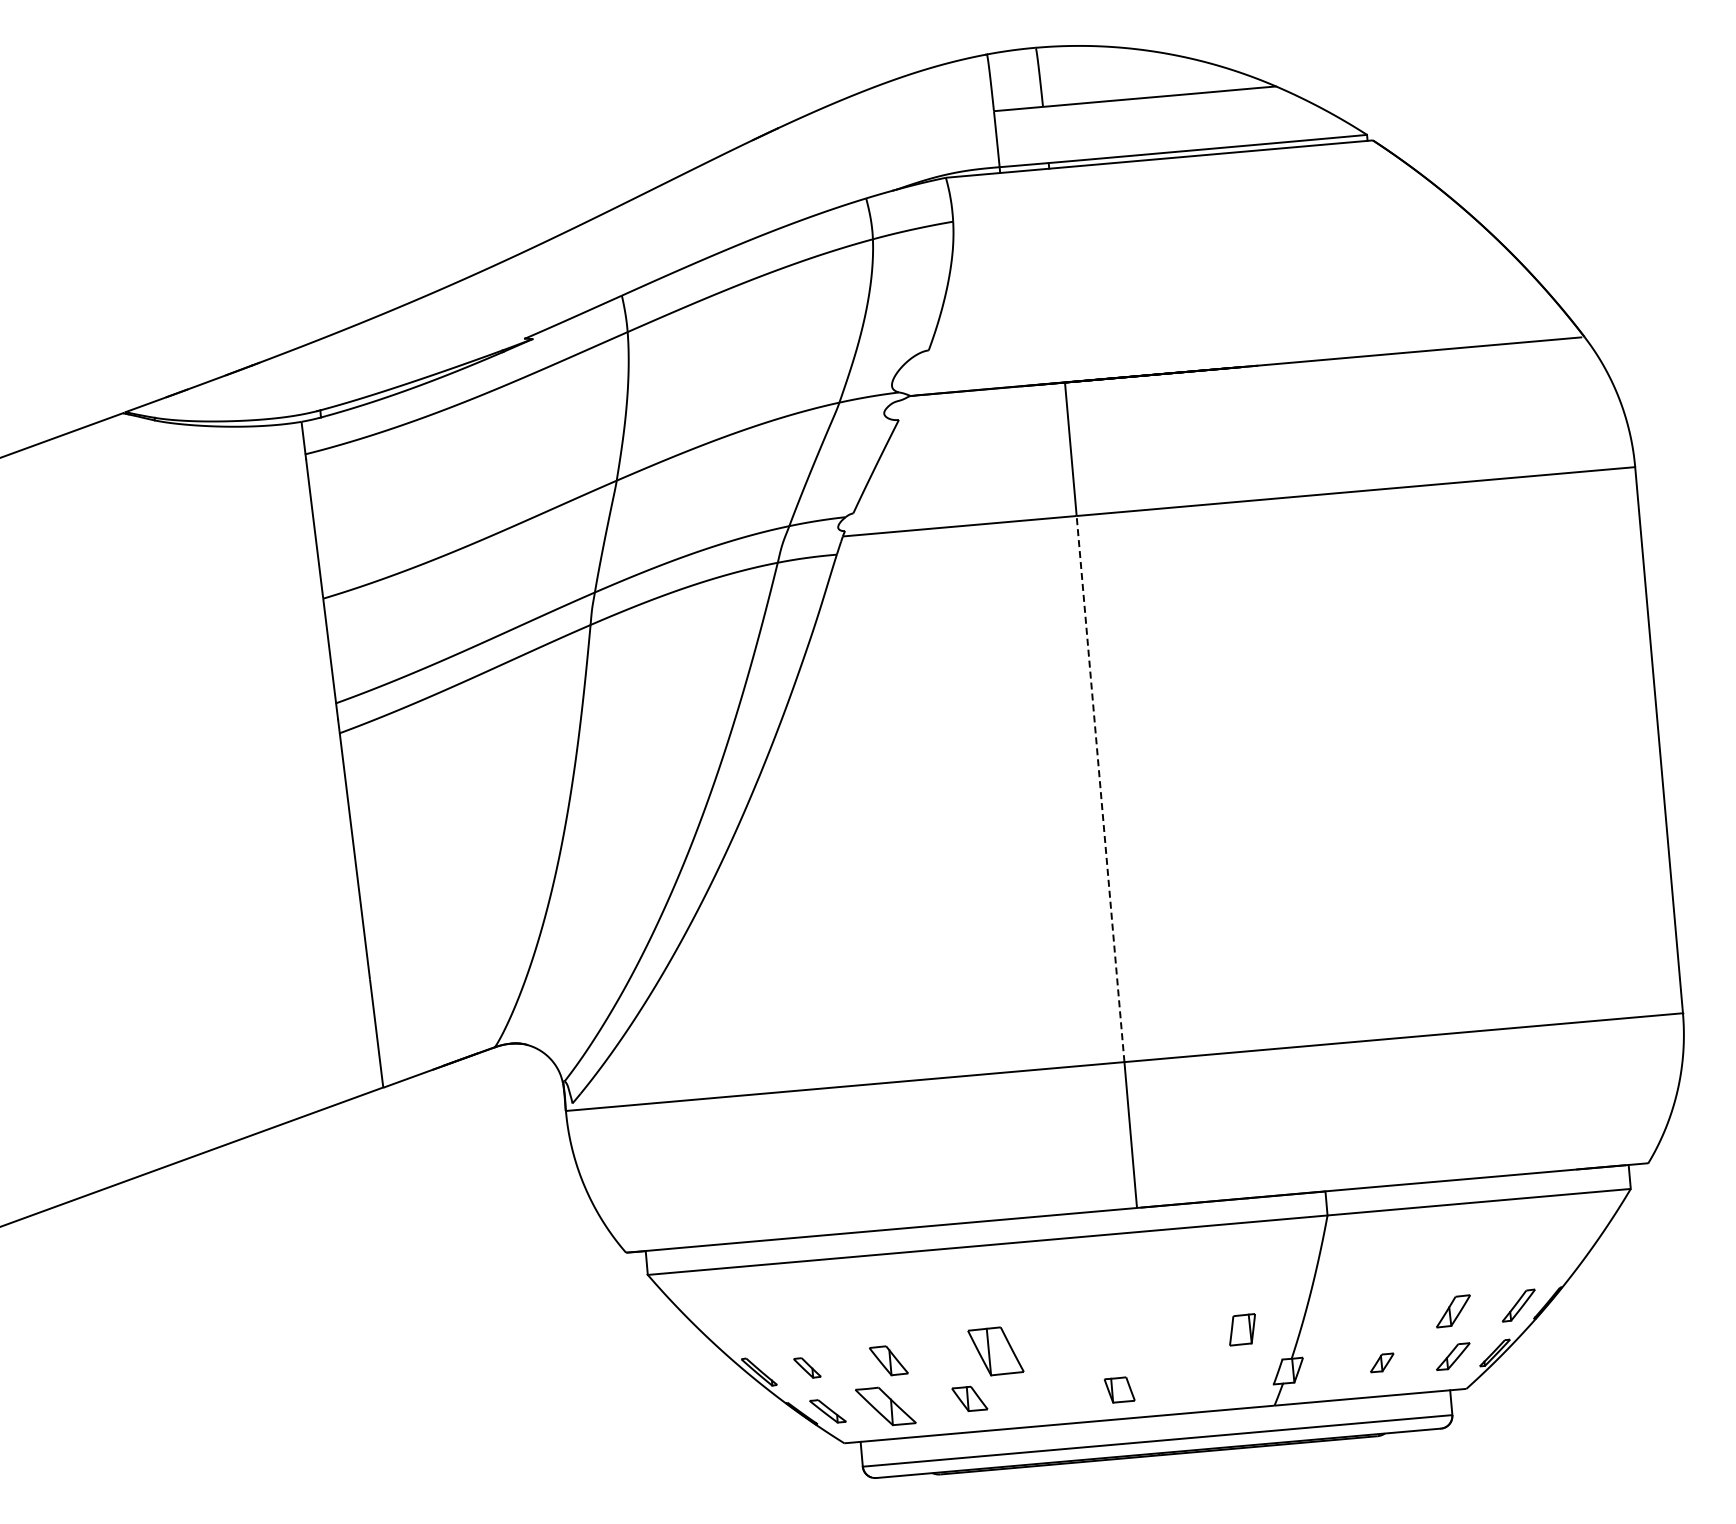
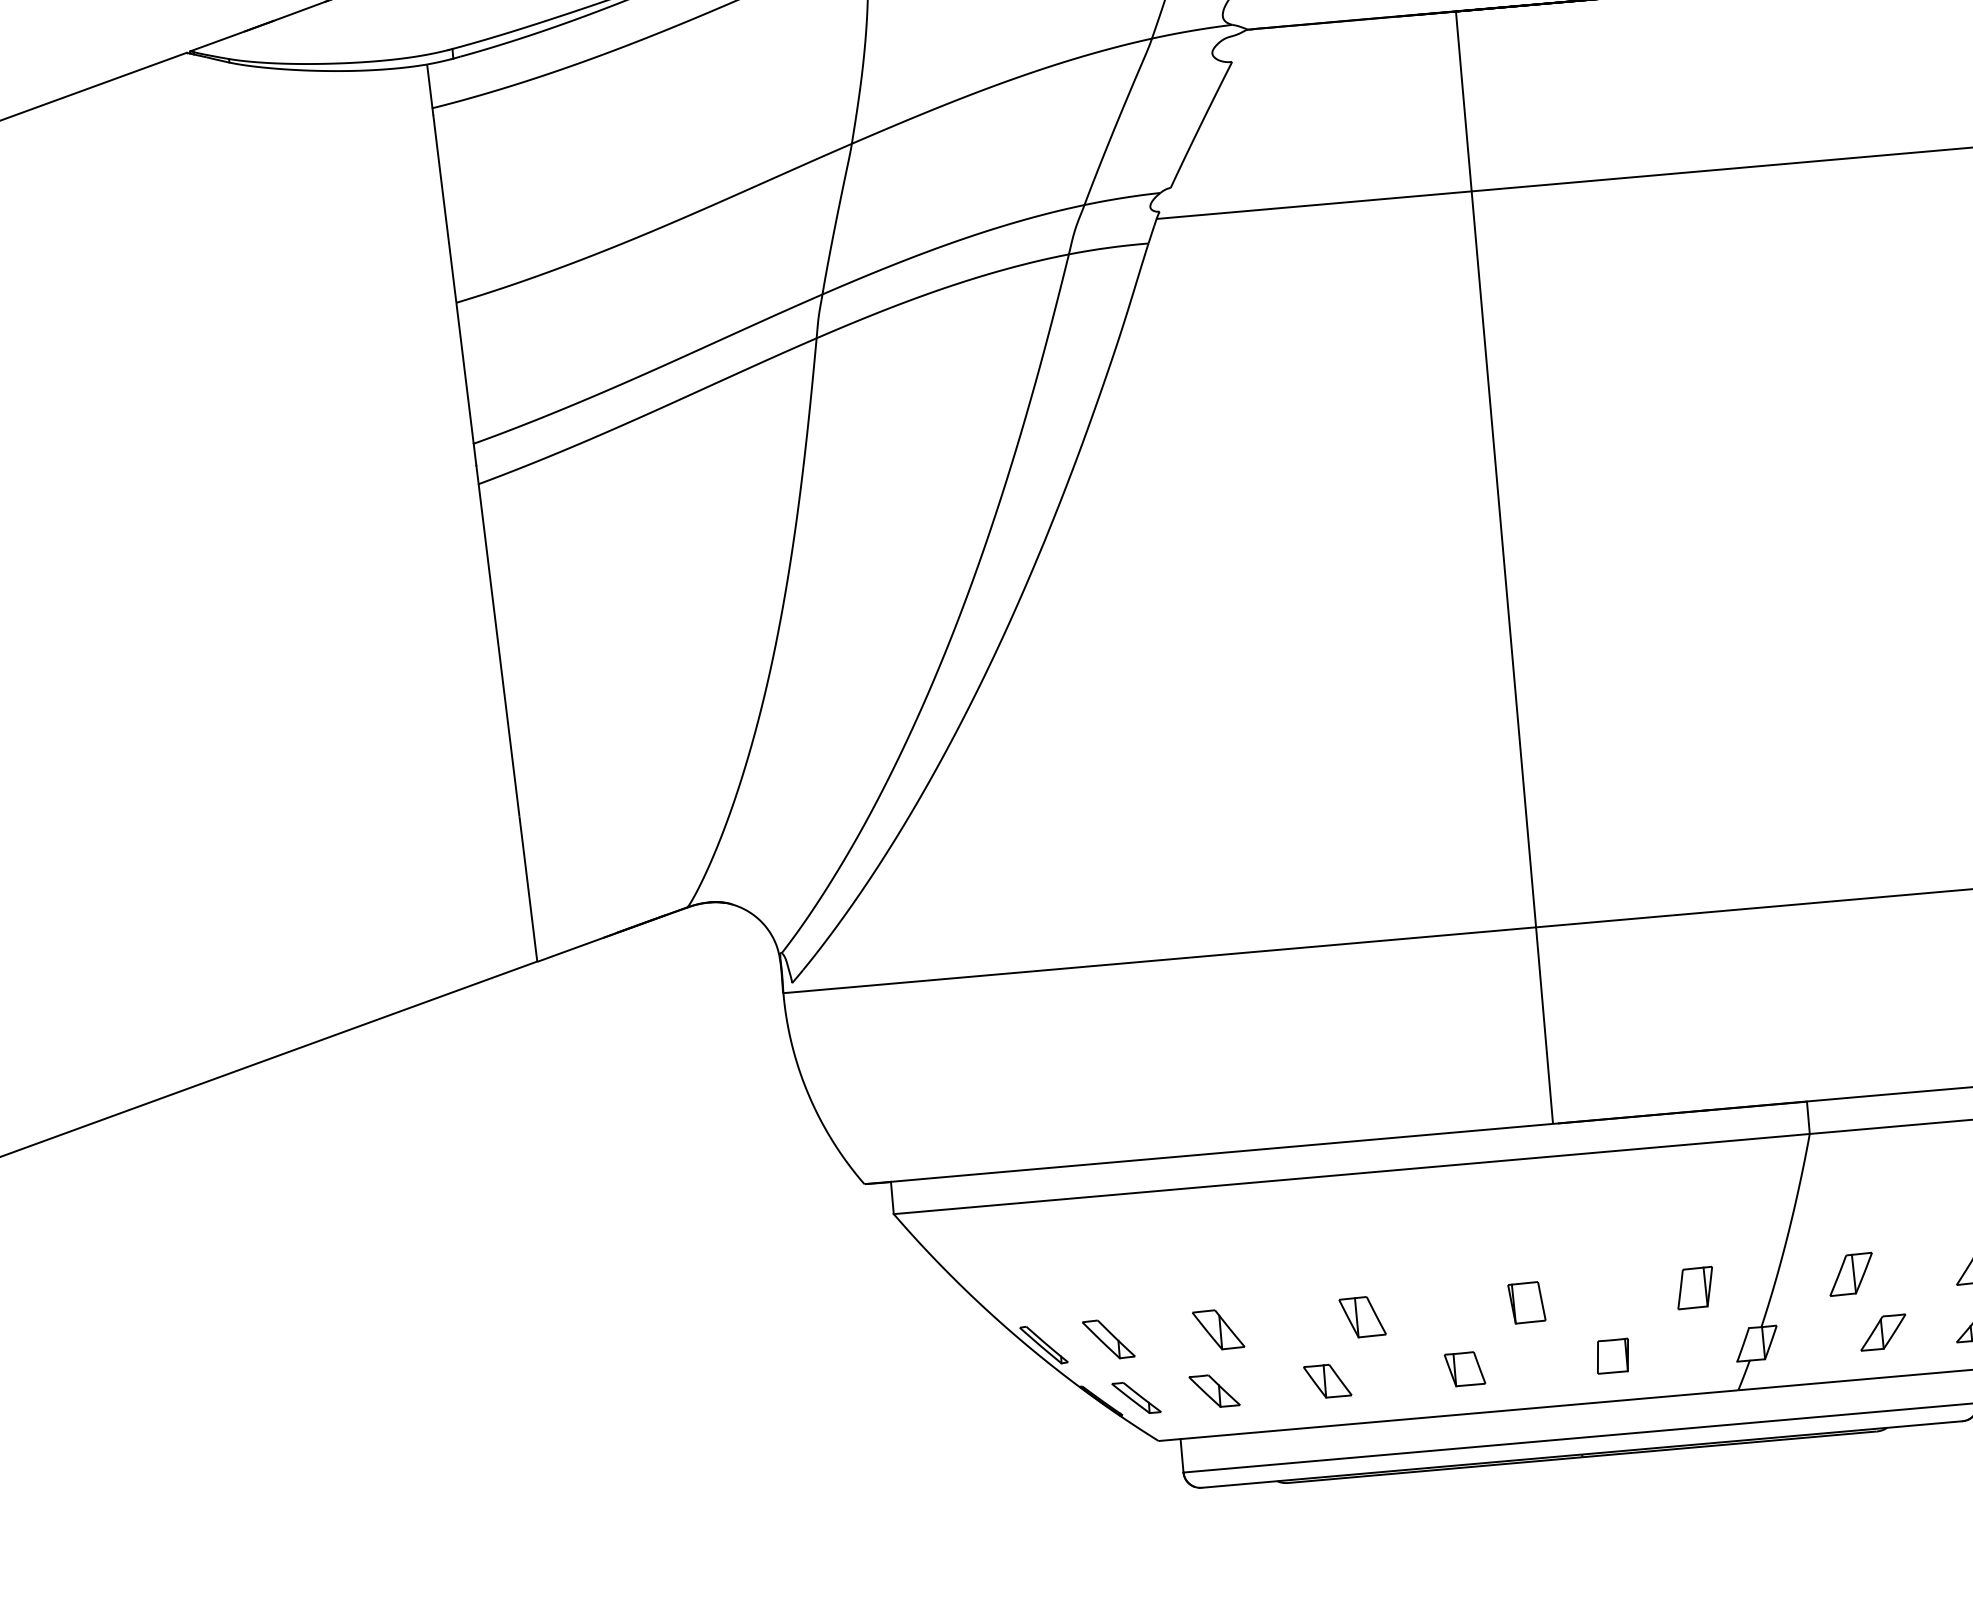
line: (1100, 788) -> (1503, 558), dashed -> solid
part: (1358, 1319) -> (1851, 1274), added
part: (1117, 1340) -> (1526, 1302), added
part: (995, 1351) -> (1362, 1317), size x0.62
part: (1382, 1362) -> (1883, 1332), size x1.43
part: (807, 1367) -> (1108, 1338), size x1.43
part: (1181, 1380) -> (1612, 1356), added
part: (1119, 1389) -> (1464, 1368), moved
part: (885, 1405) -> (1214, 1390), size x0.62

